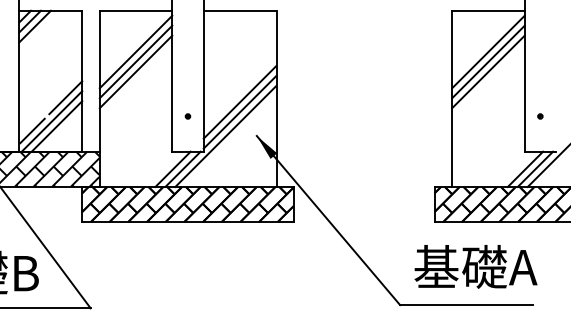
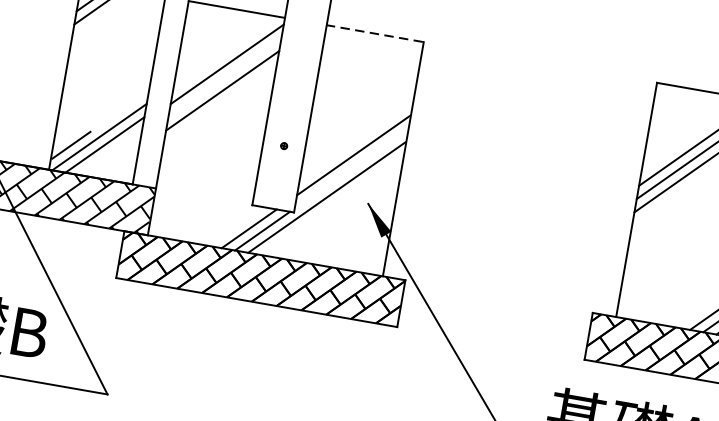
line: (239, 10) -> (374, 33), solid -> dashed
line: (135, 61) -> (224, 76), removed
line: (65, 97) -> (122, 108), removed
line: (239, 112) -> (350, 168), removed
part: (187, 116) -> (283, 146), moved

